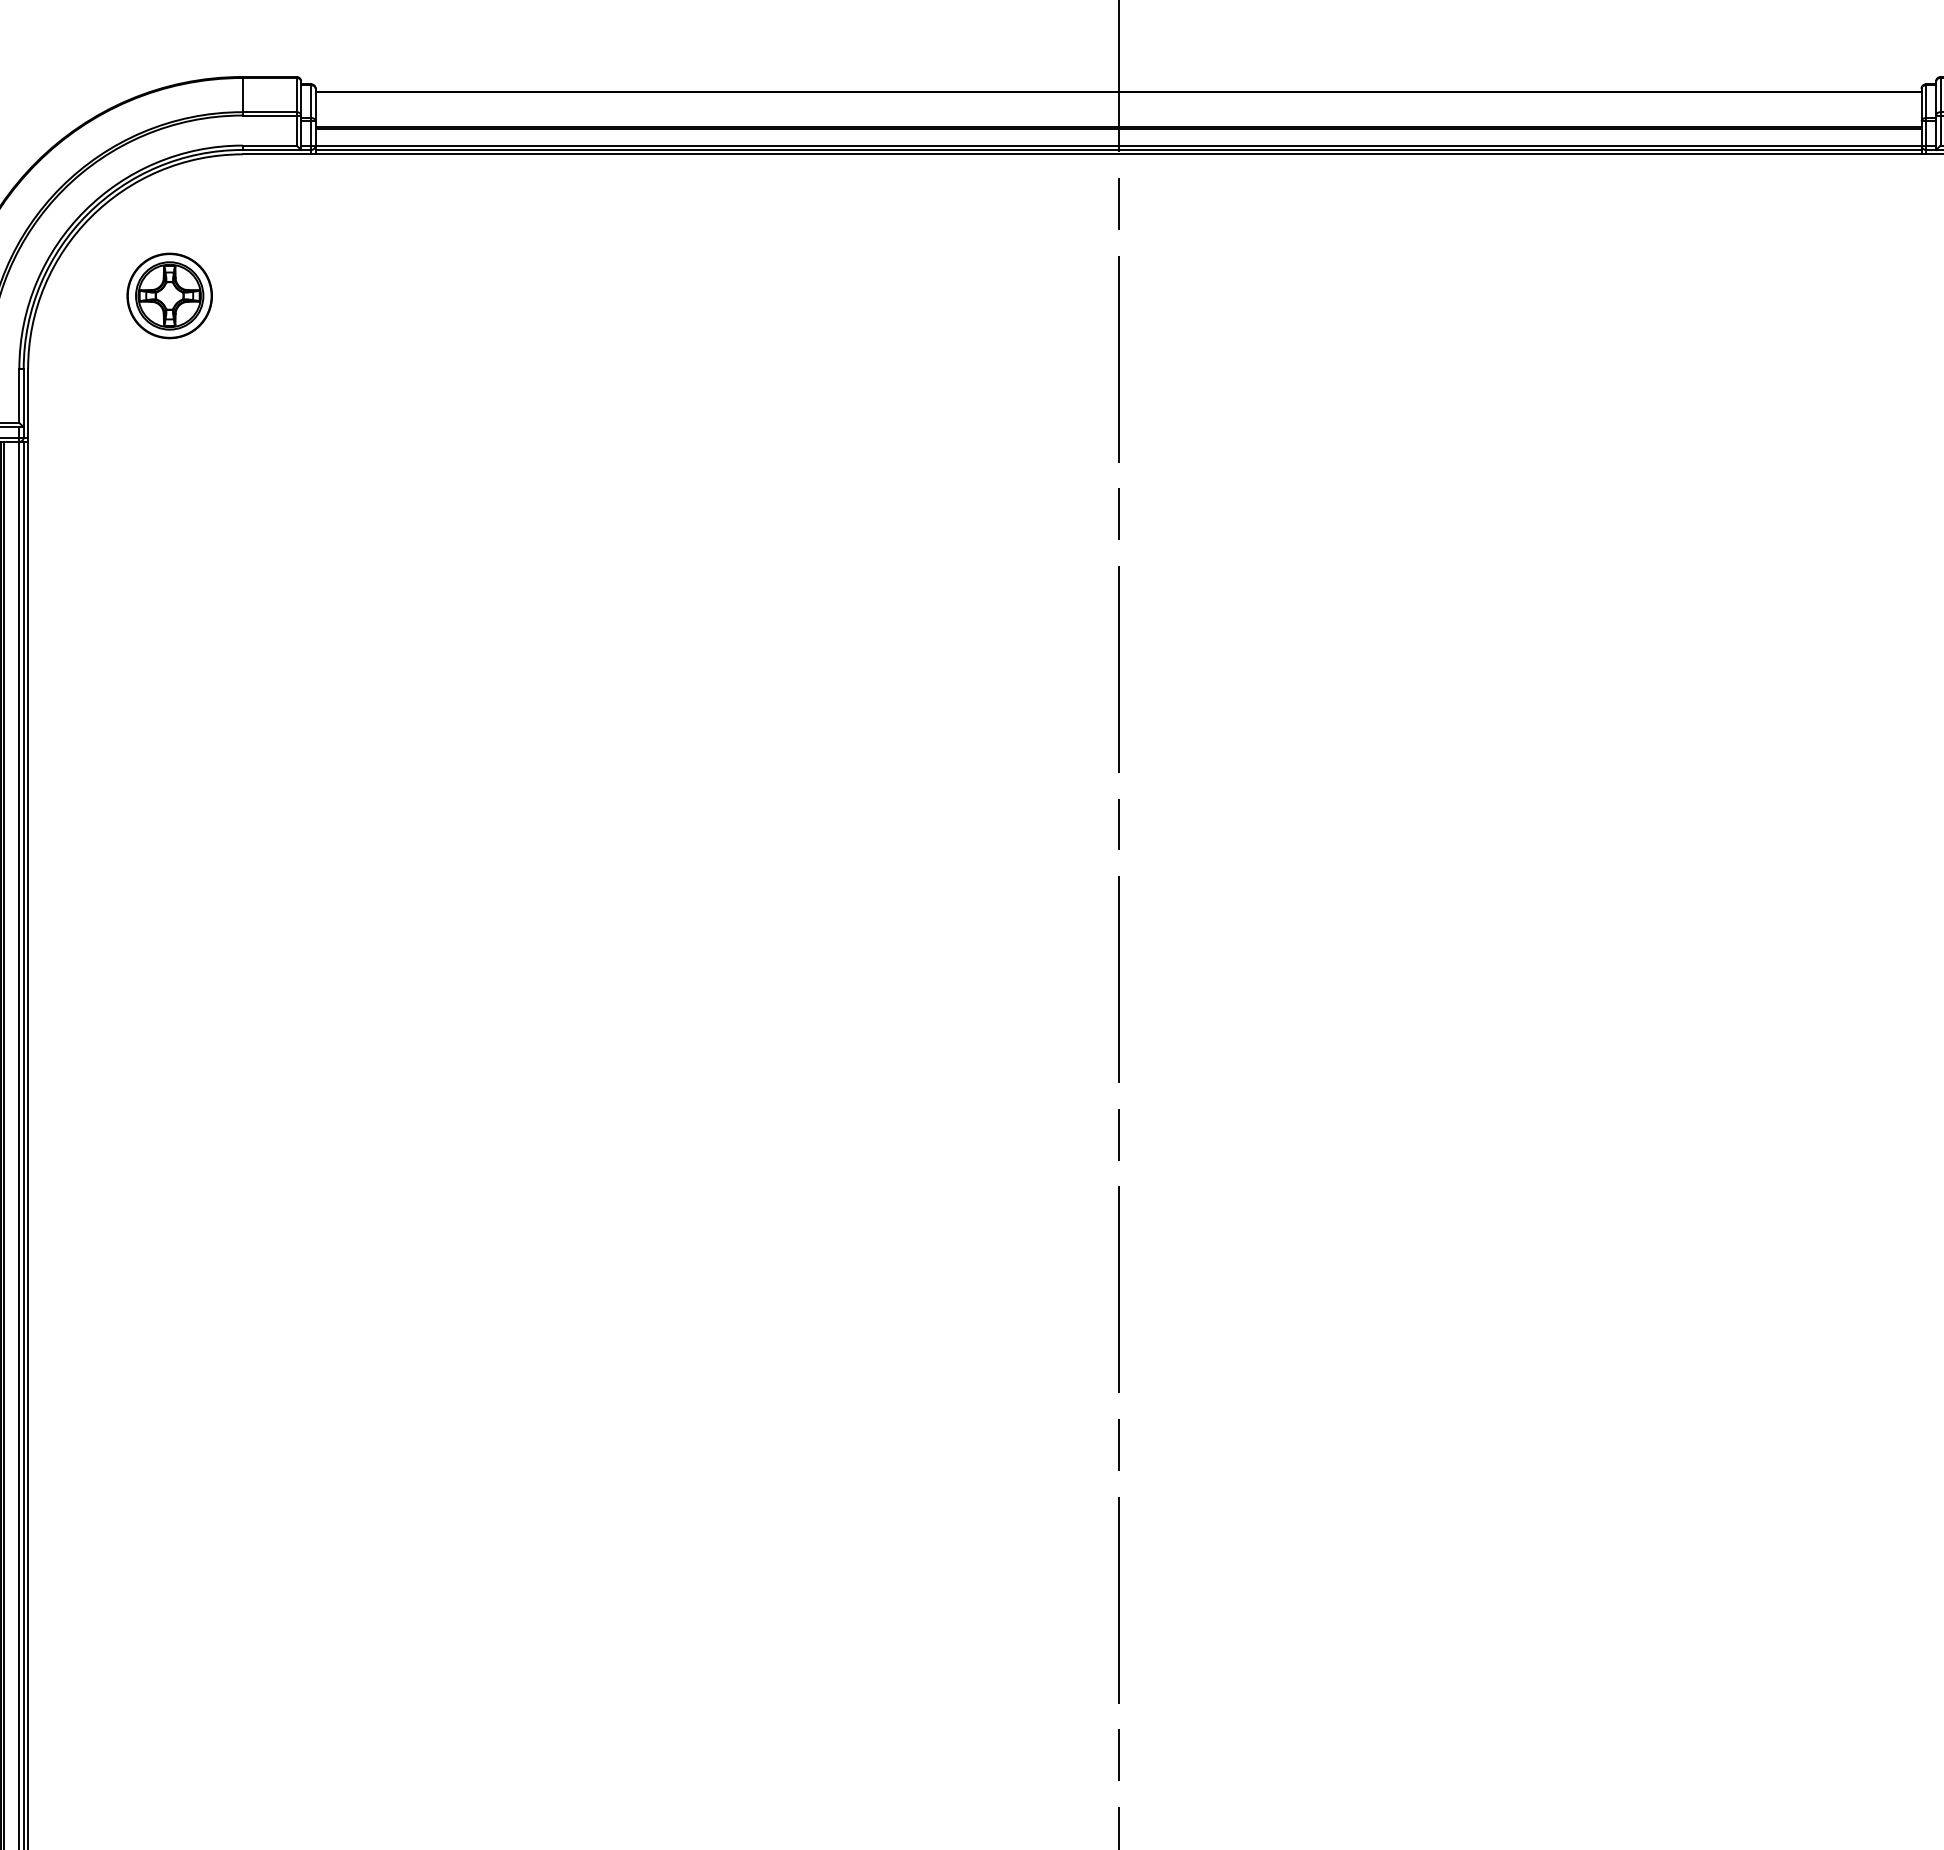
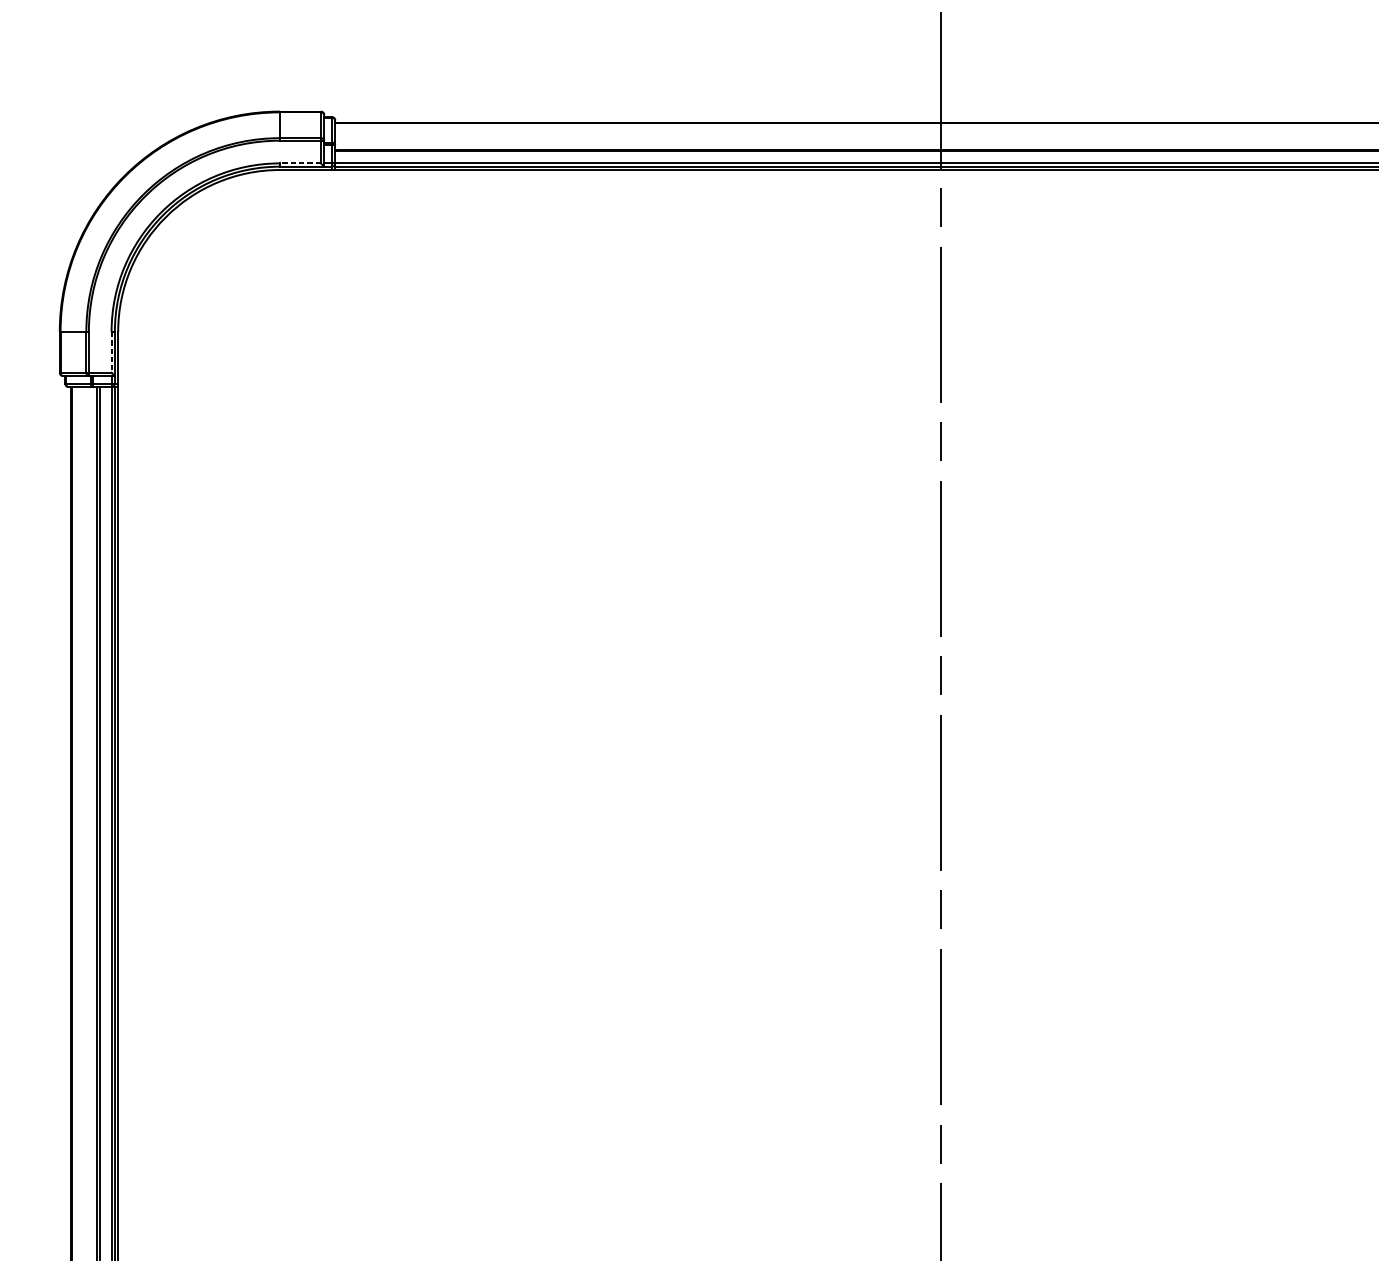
line: (269, 145) -> (300, 163), solid -> dashed
part: (169, 295) -> (224, 276), removed
line: (19, 396) -> (111, 352), solid -> dashed

